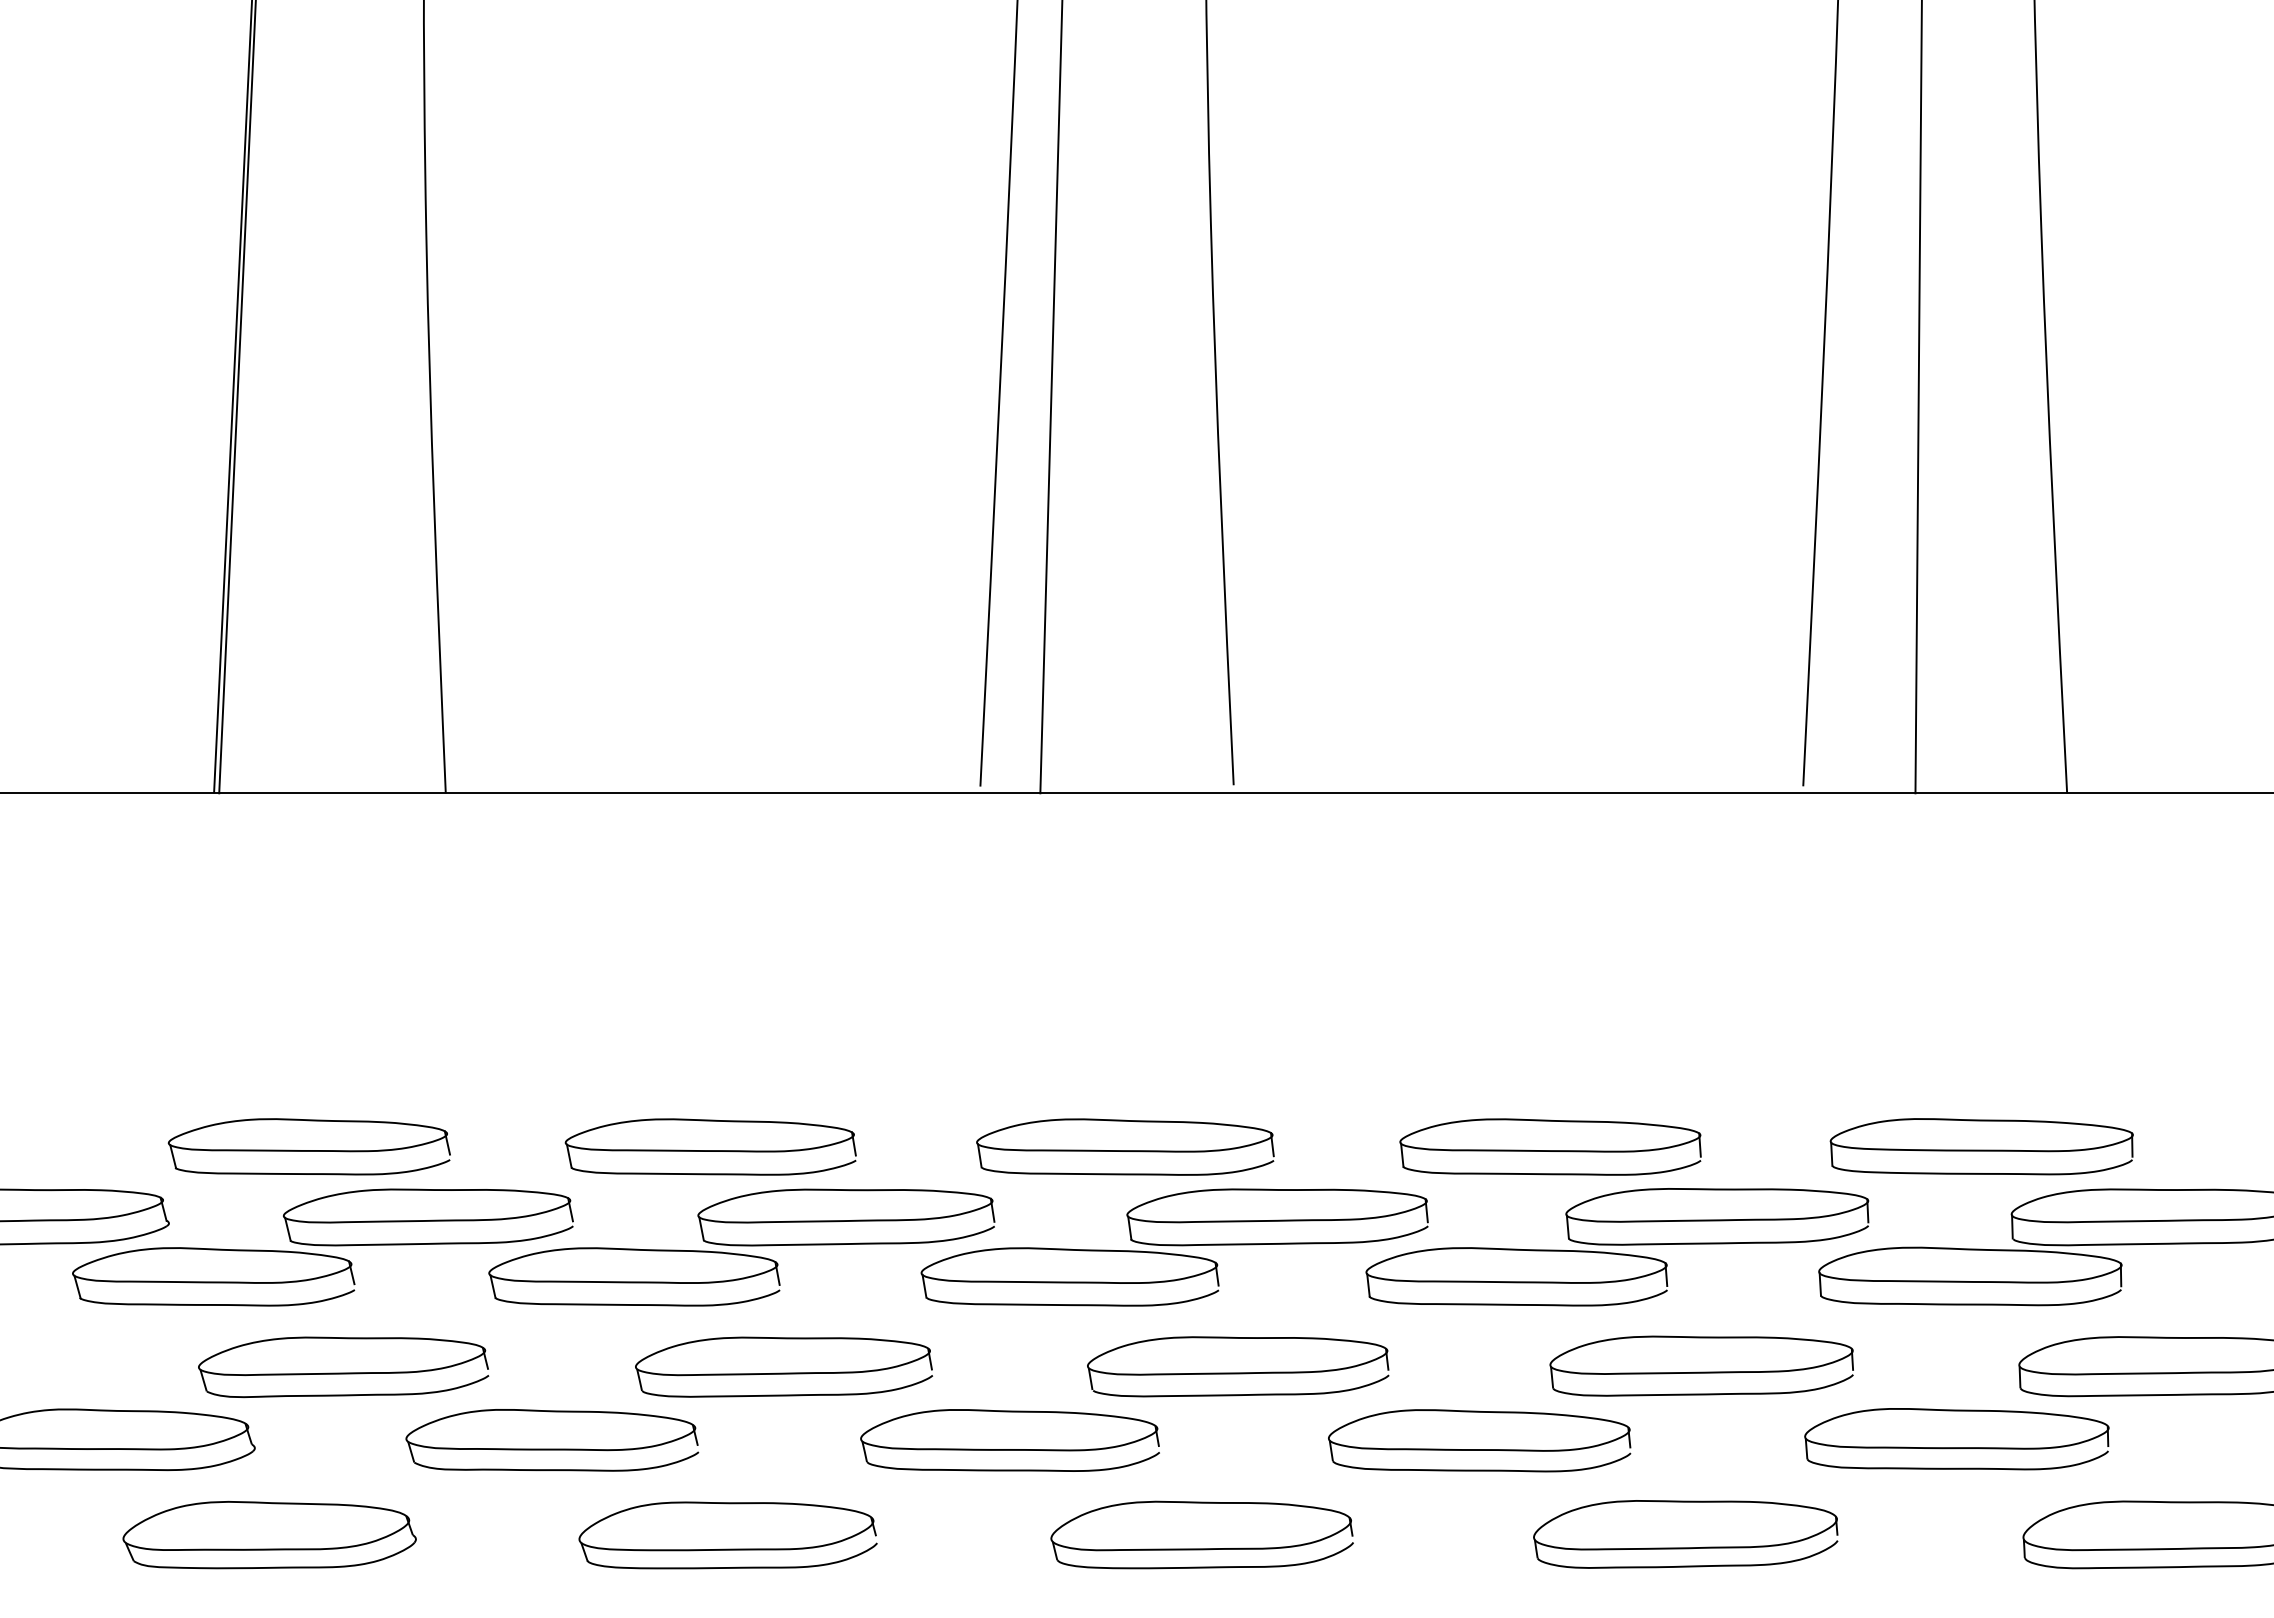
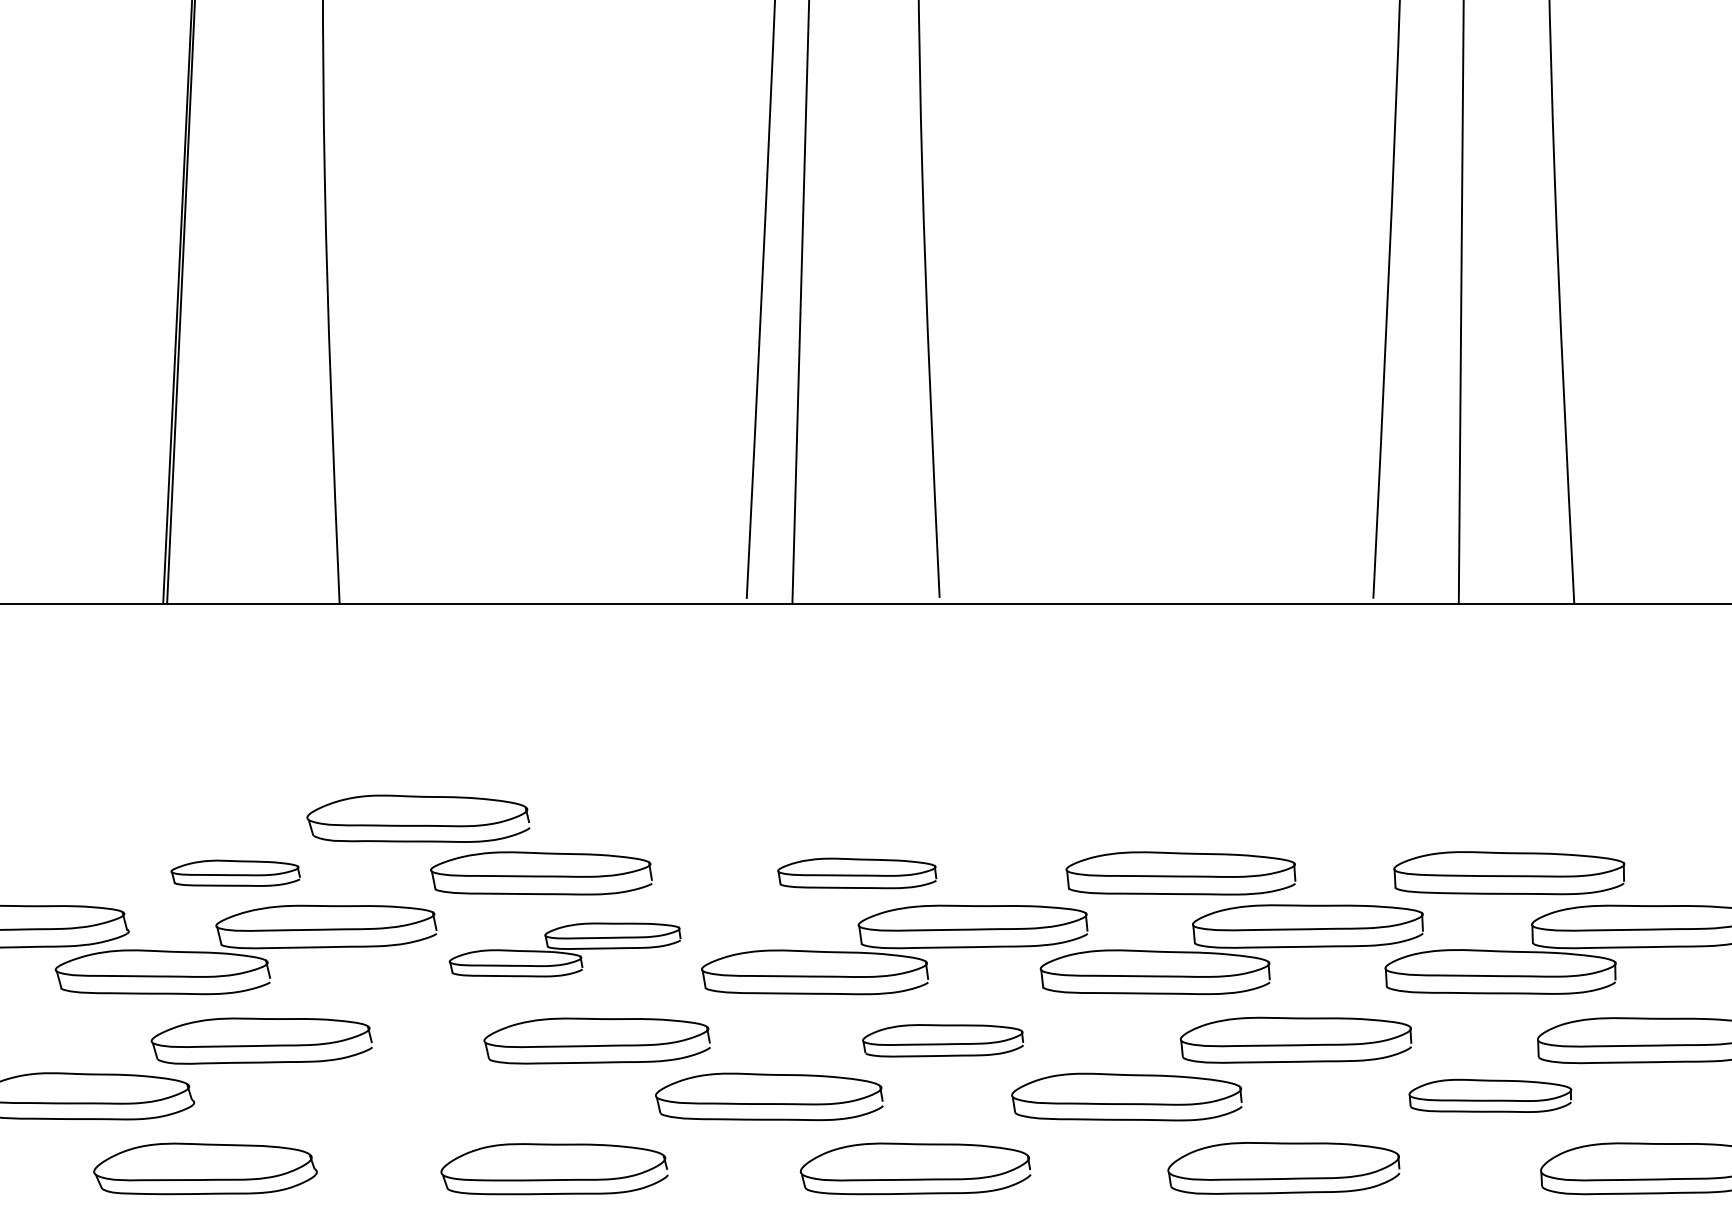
part: (308, 1146) -> (235, 873), size x0.6
part: (1125, 1146) -> (857, 873), size x0.7
part: (741, 1247) -> (564, 949), size x0.6
part: (1238, 1366) -> (943, 1040), size x0.7
part: (1956, 1439) -> (1490, 1096), size x0.7
part: (552, 1440) -> (418, 818), moved

